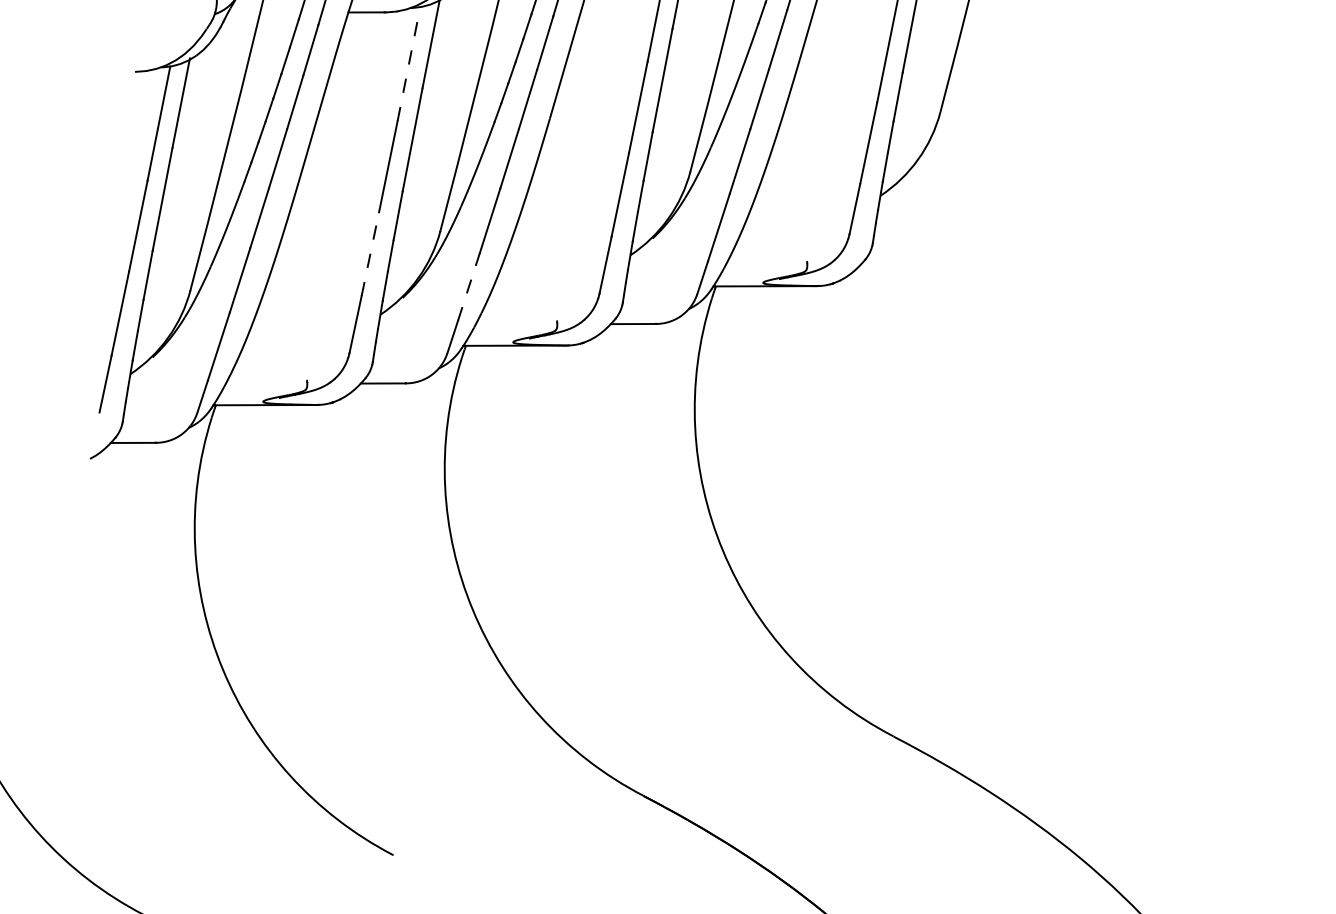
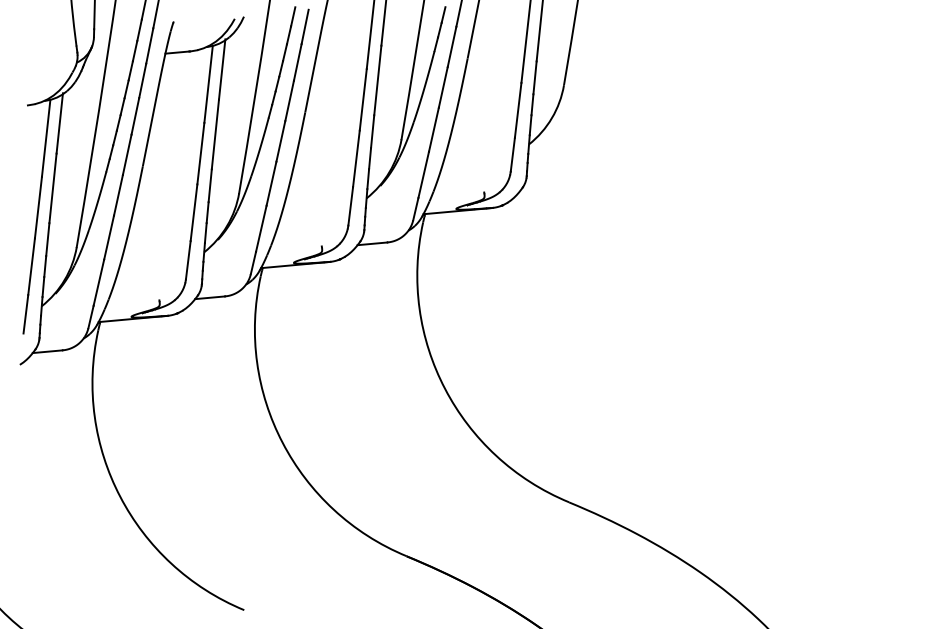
line: (408, 64) -> (208, 84), dashed -> solid
line: (371, 253) -> (194, 212), dashed -> solid
line: (469, 286) -> (261, 228), dashed -> solid

